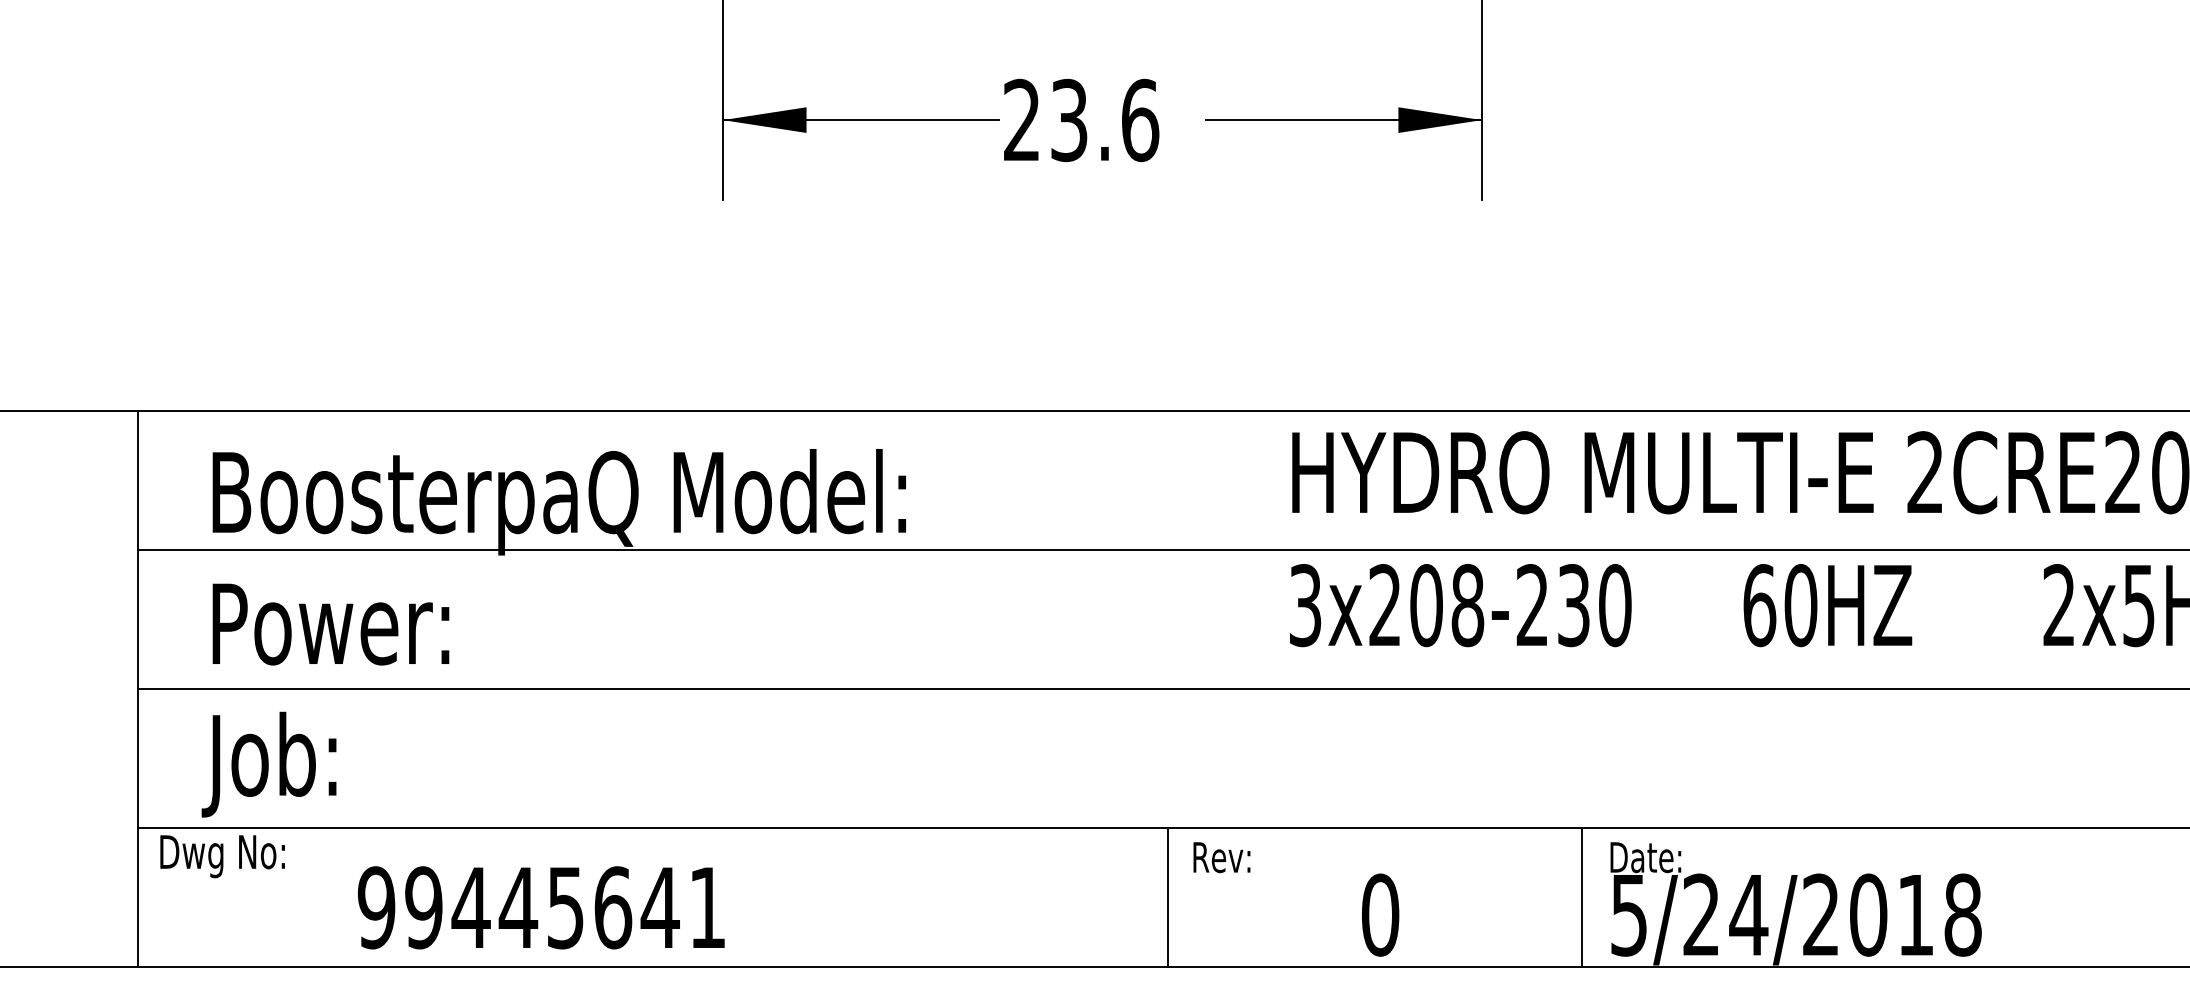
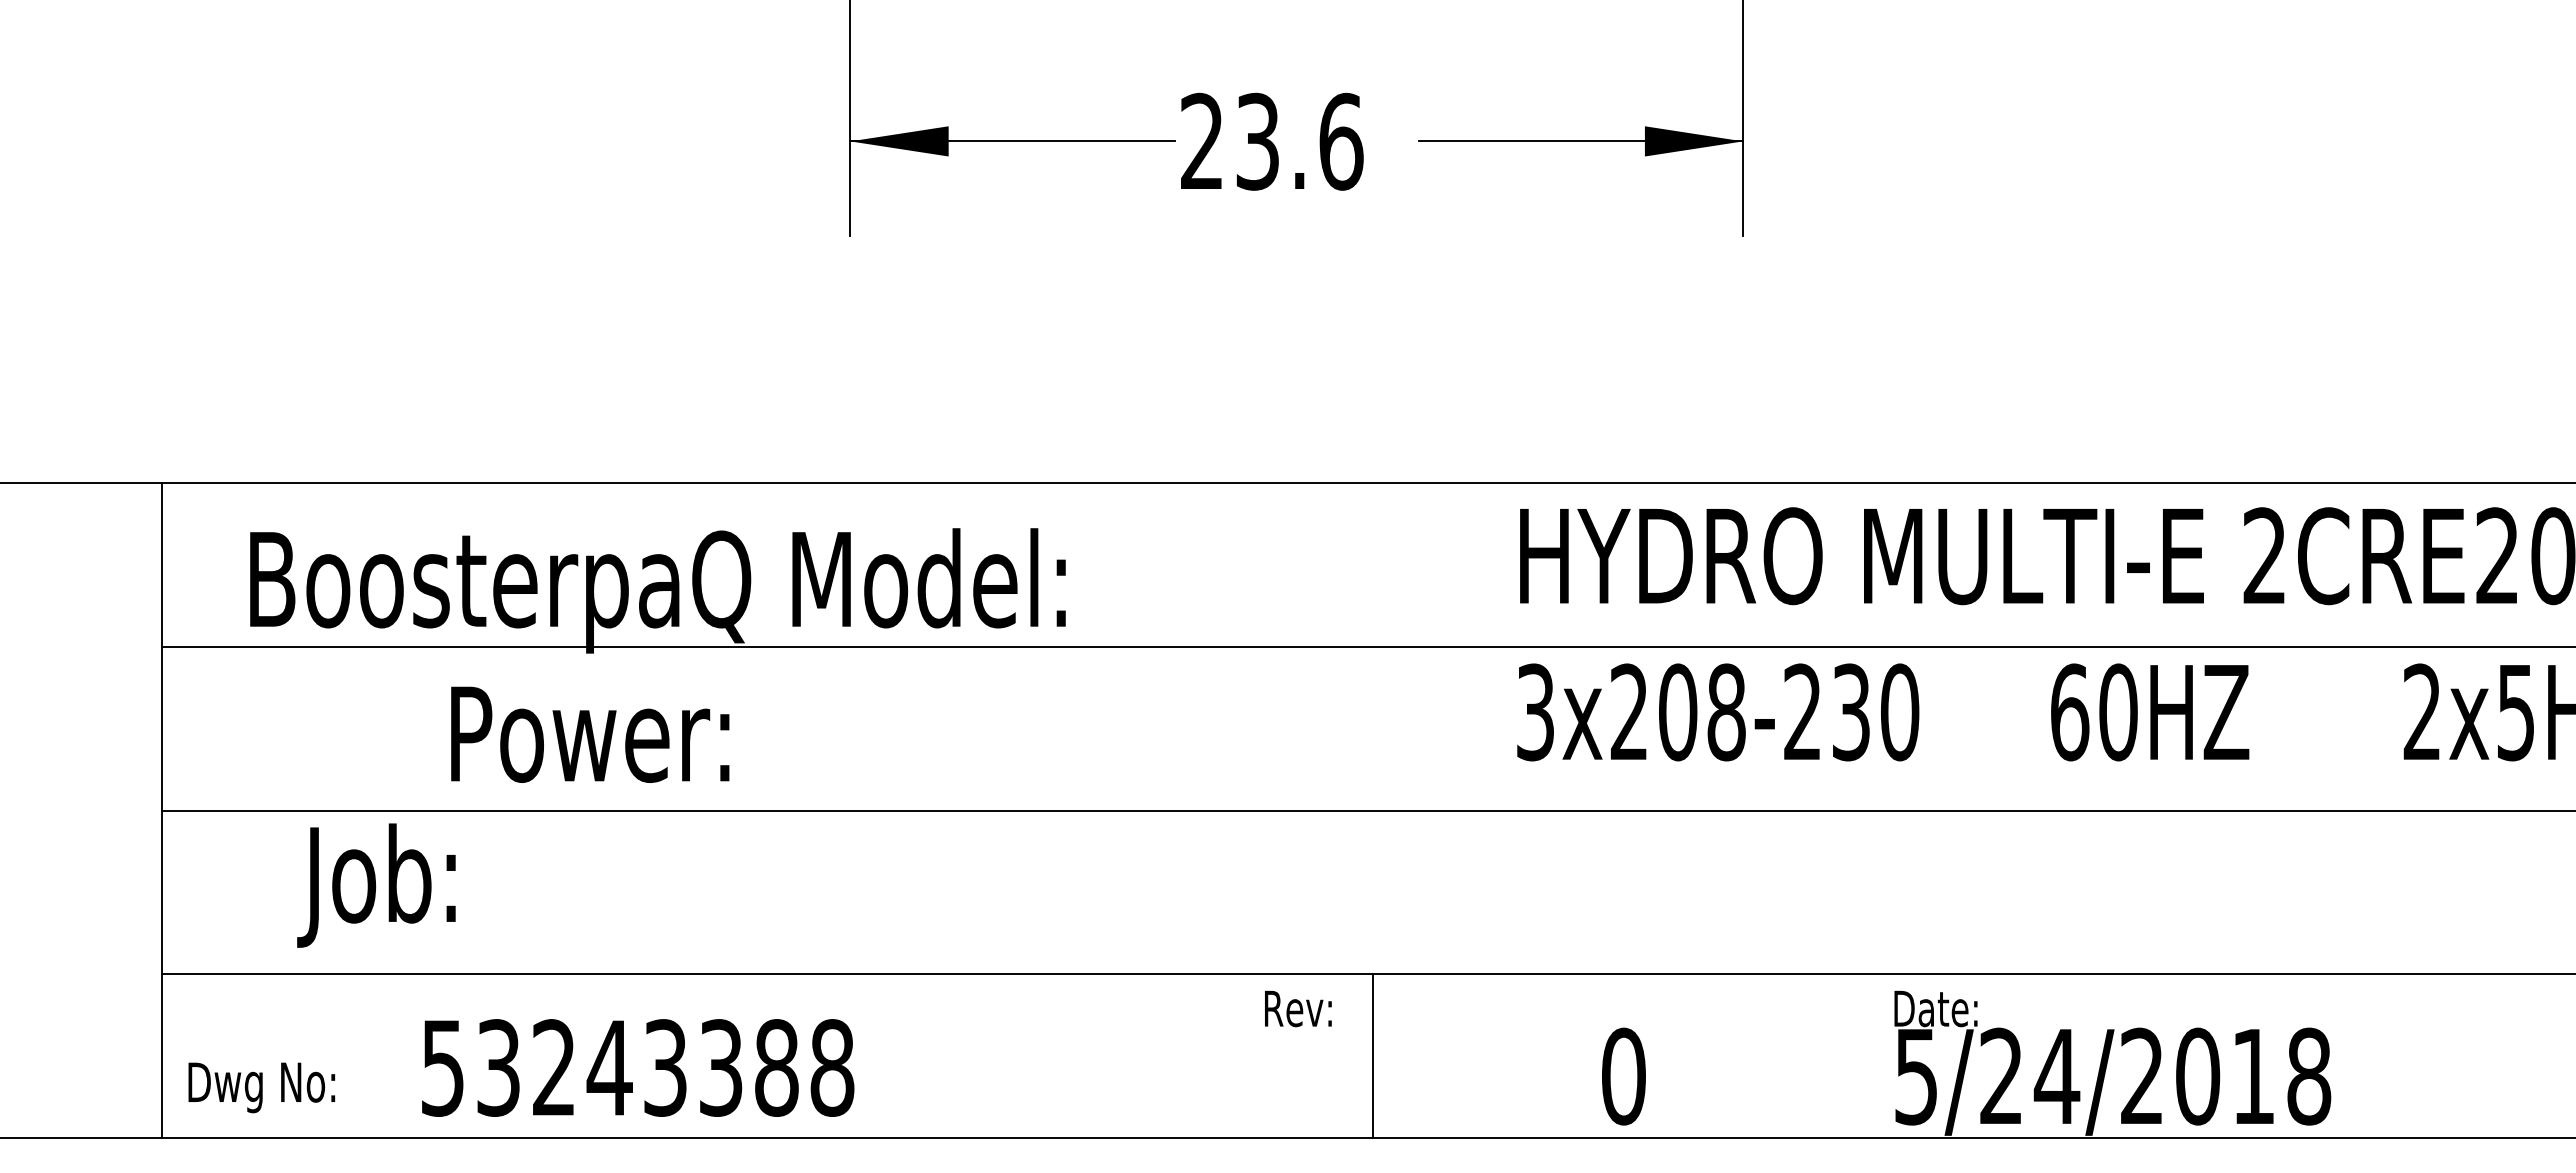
text: (331, 624) -> (590, 734), moved
text: (269, 764) -> (376, 885), moved
text: (222, 856) -> (261, 1087), moved
text: (1222, 857) -> (1298, 1008), moved
line: (1582, 897) -> (1861, 1055), removed
text: (542, 907) -> (637, 1067), 99445641 -> 53243388

